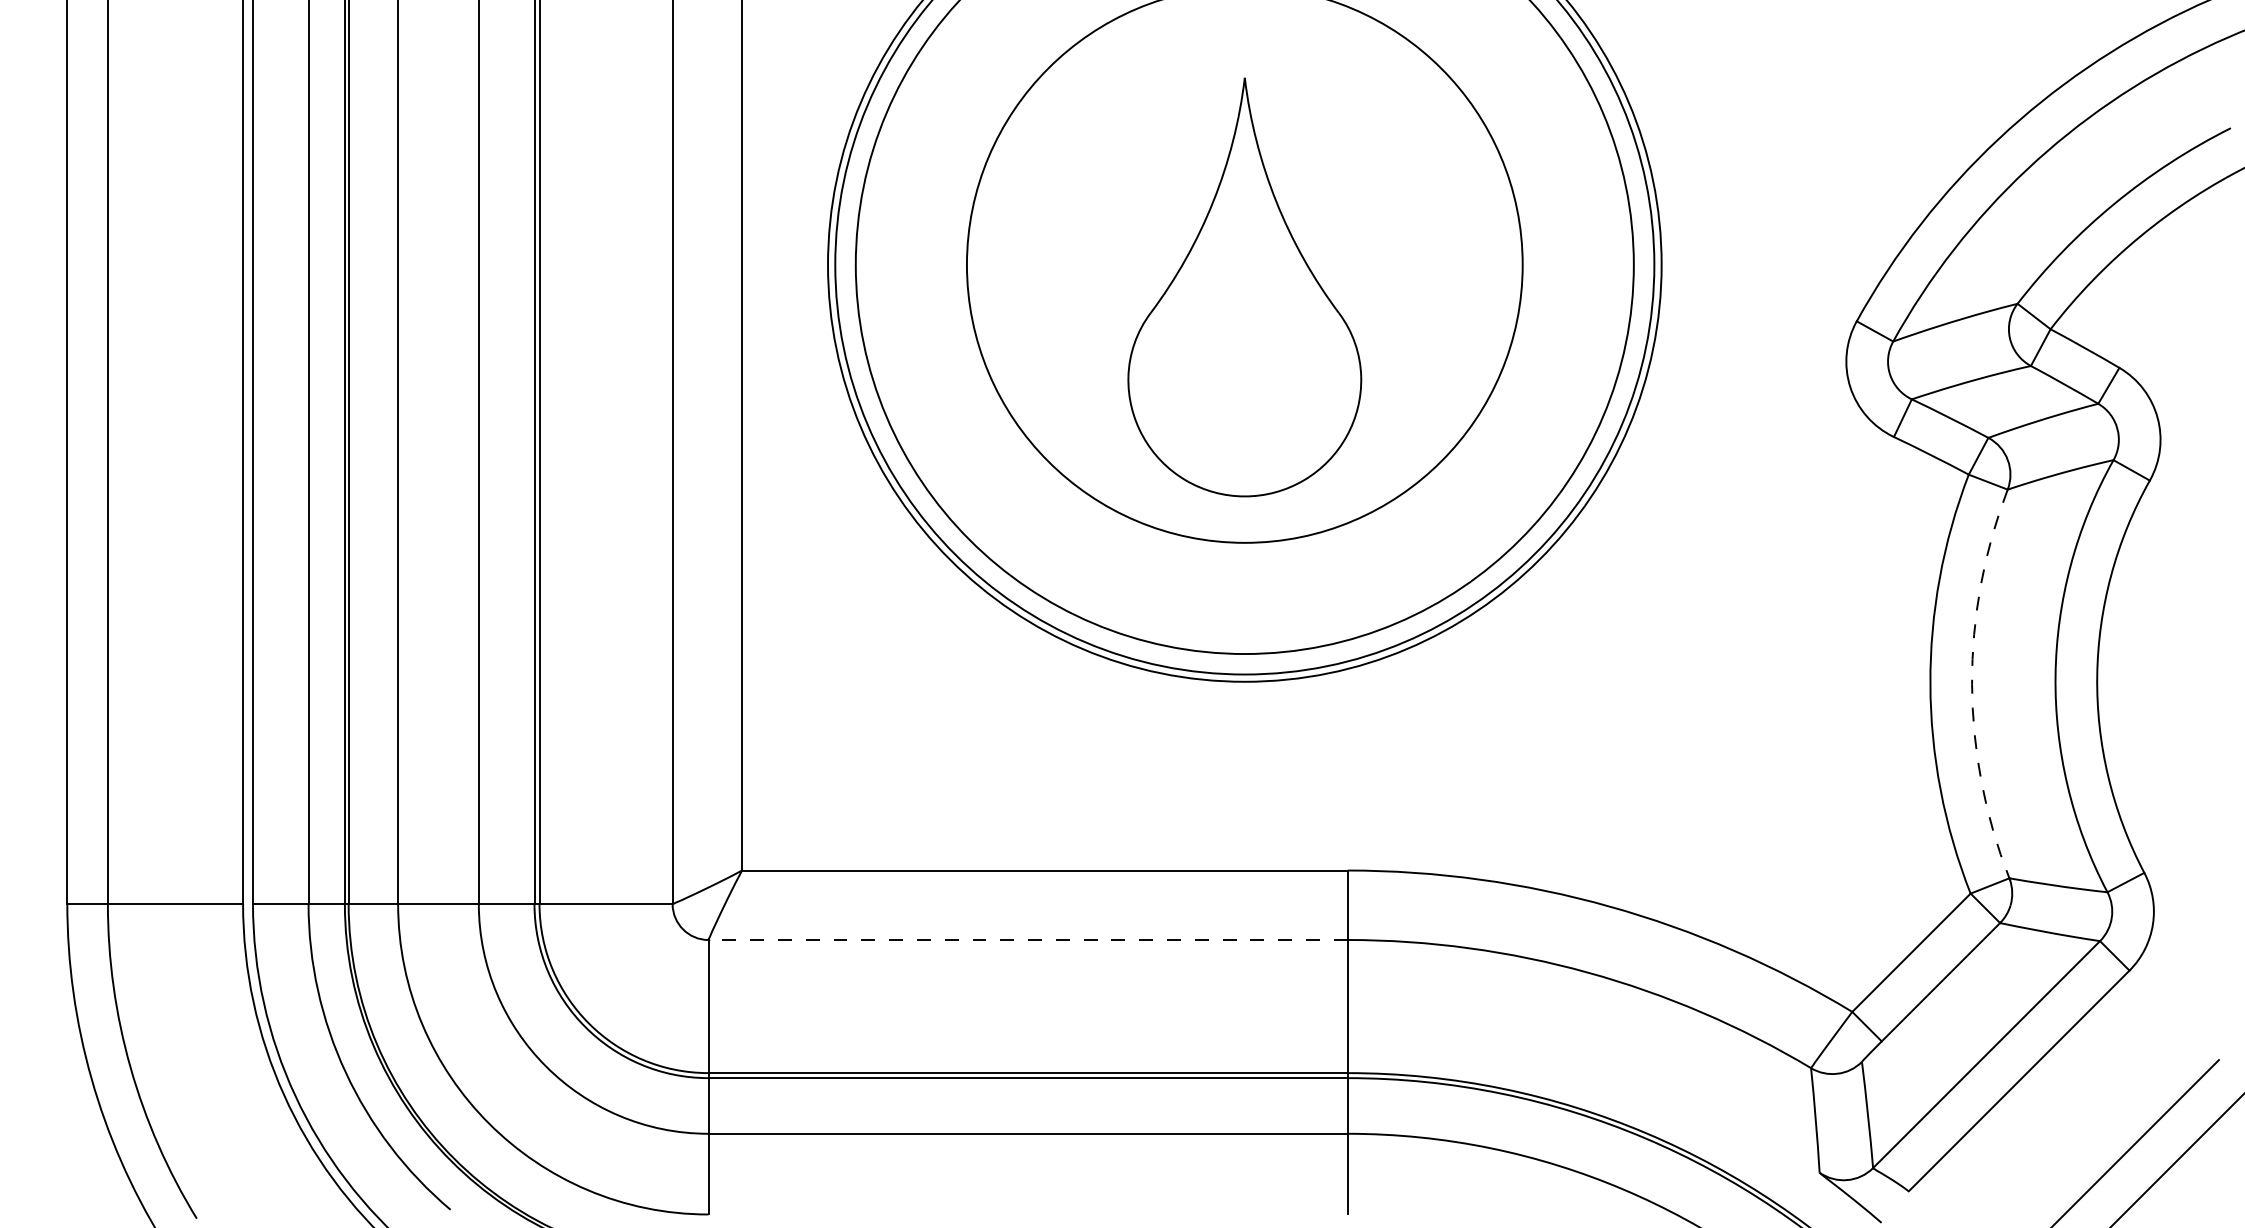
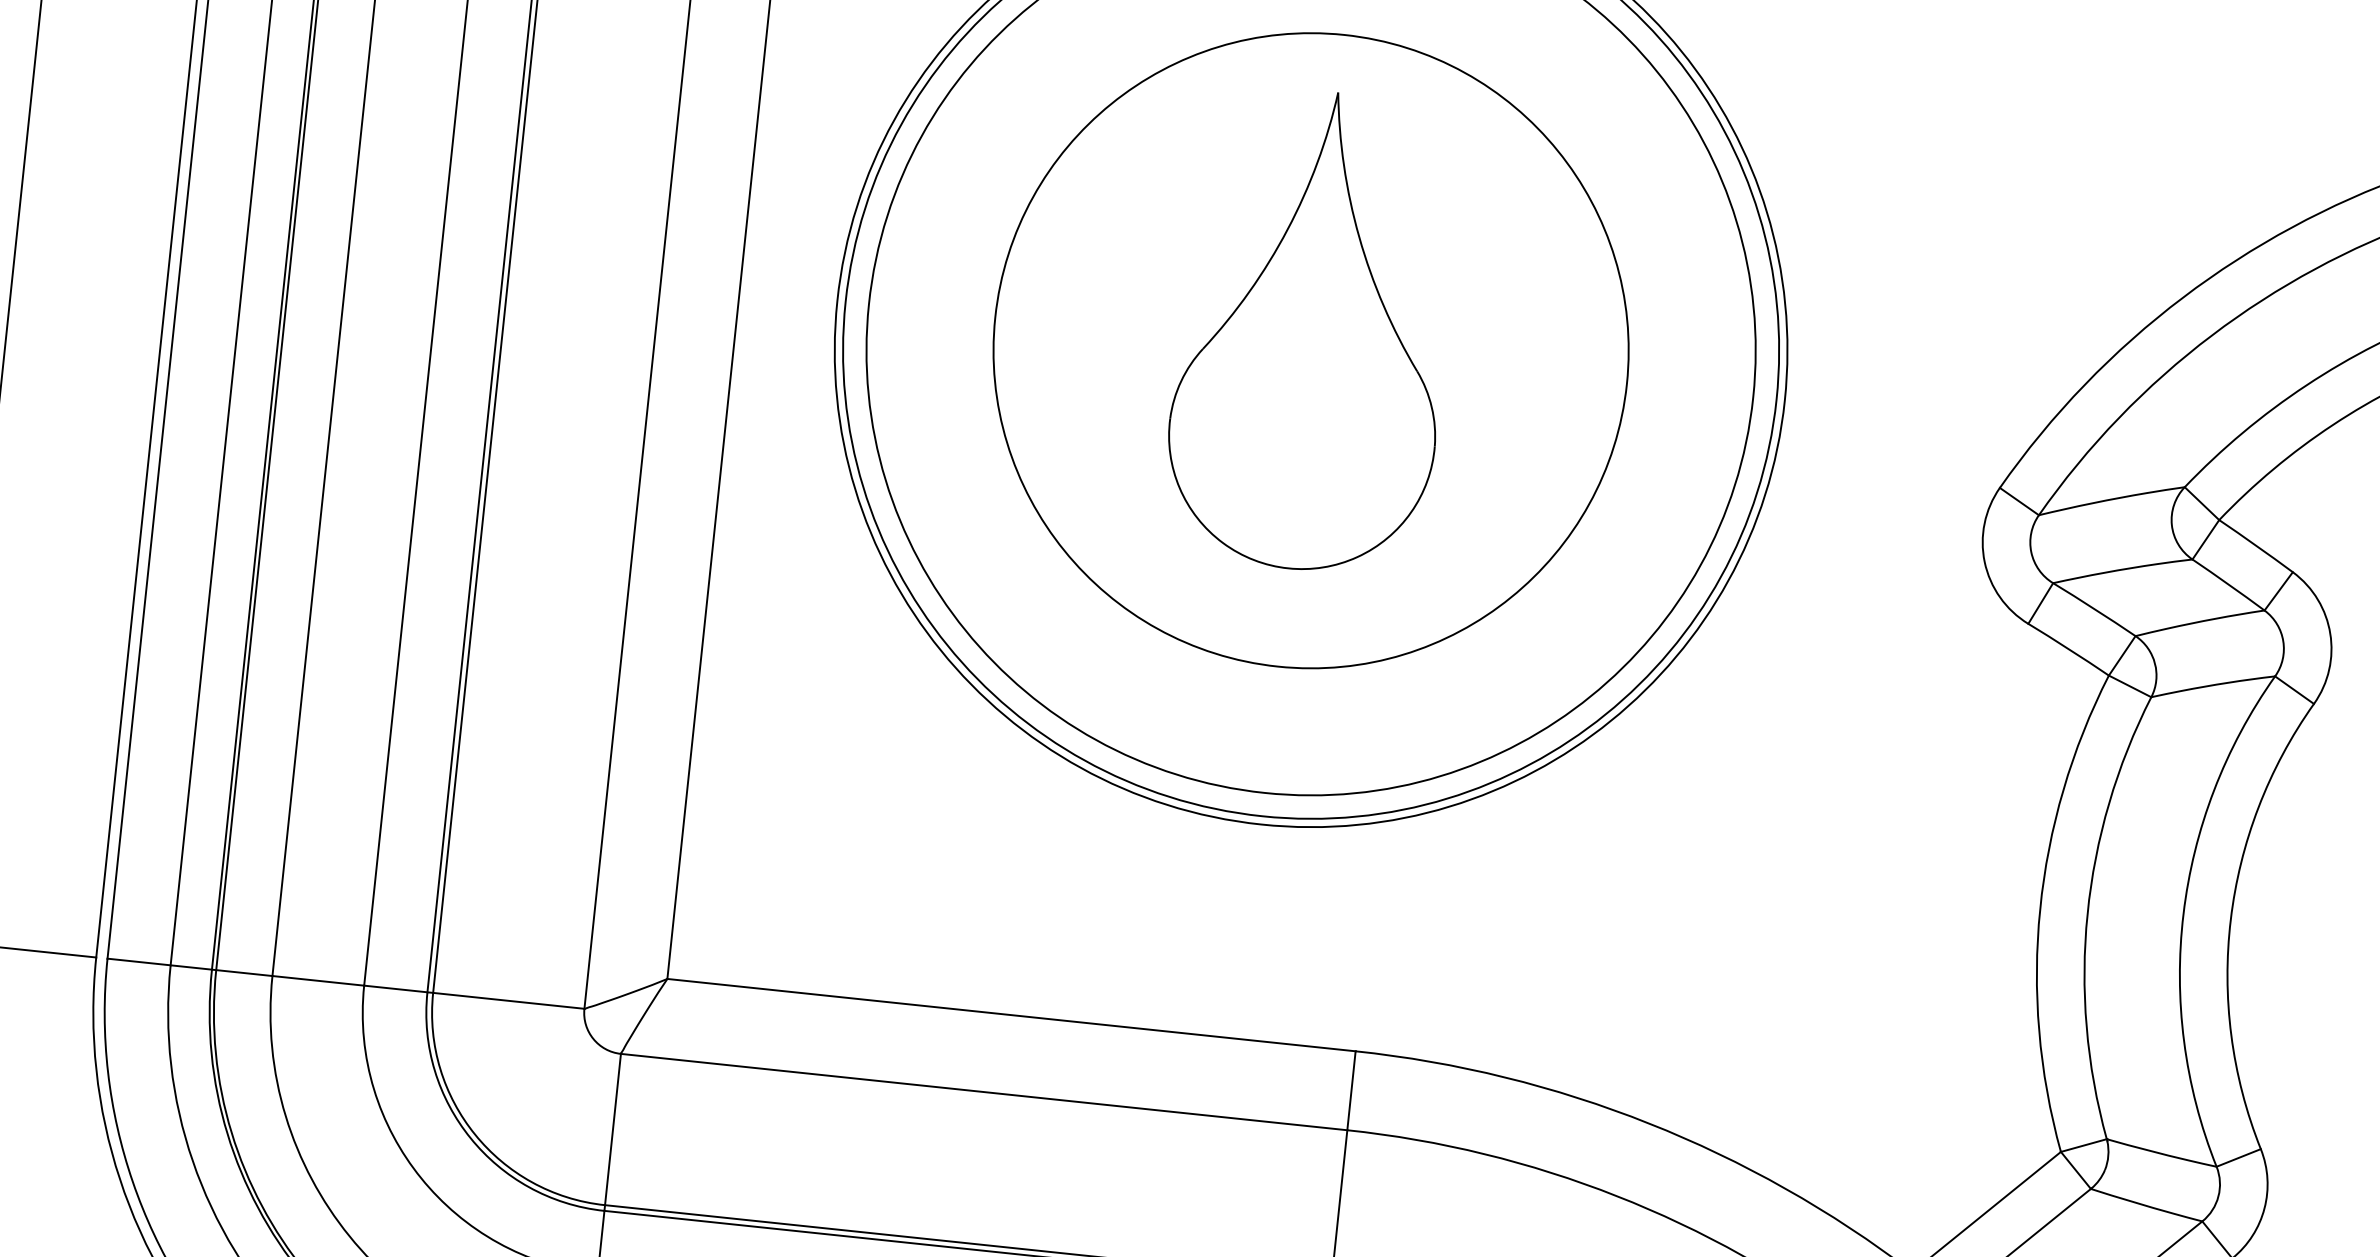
part: (1244, 287) -> (1312, 330), moved
arc: (1972, 684) -> (2088, 914), dashed -> solid
line: (1028, 940) -> (984, 1092), dashed -> solid

